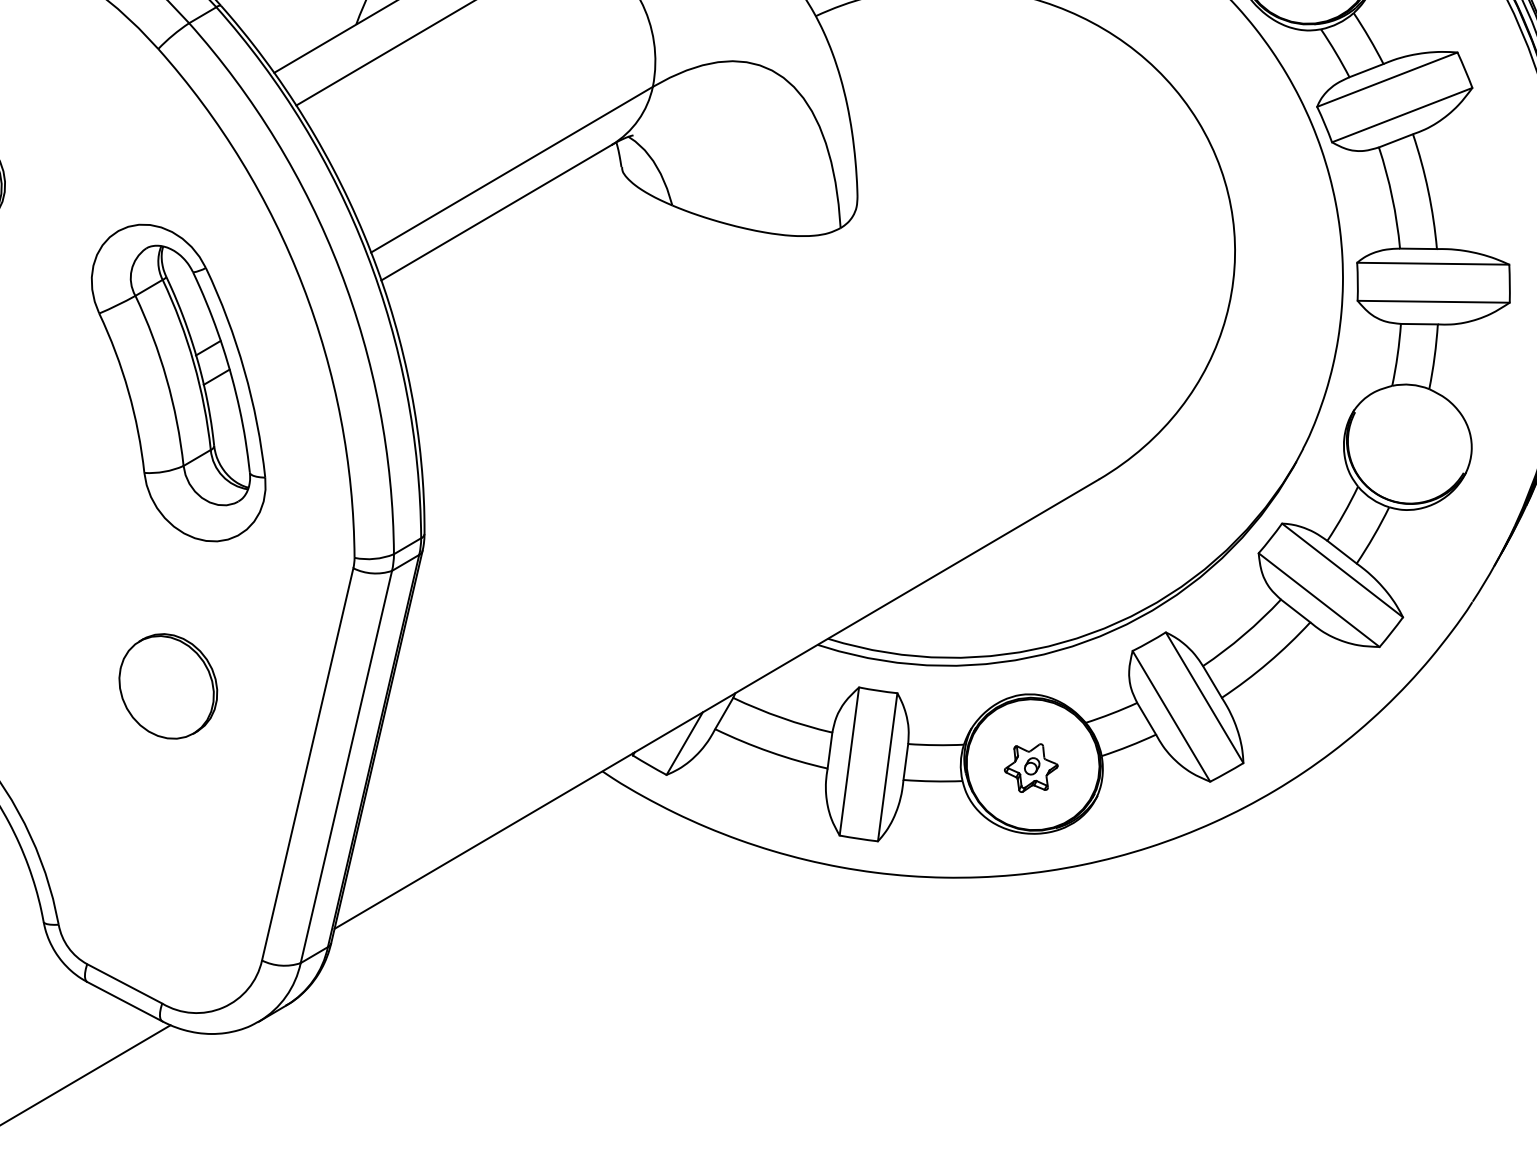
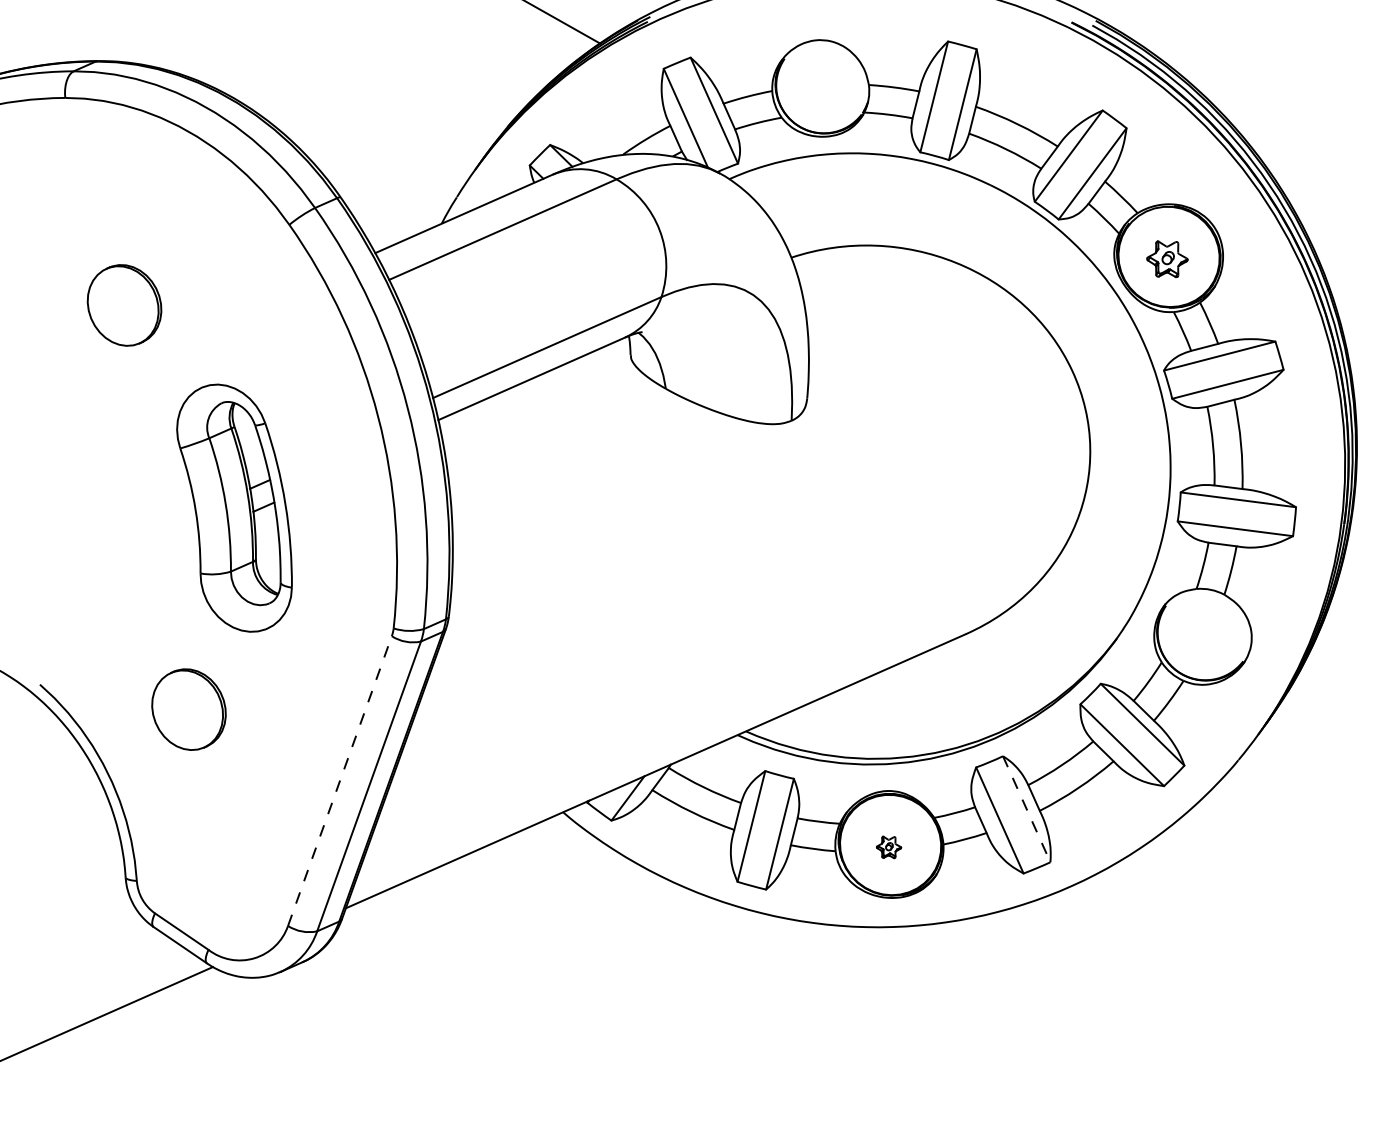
part: (178, 382) -> (234, 507), moved
part: (167, 686) -> (188, 709), moved
line: (1204, 698) -> (1026, 809), solid -> dashed
line: (307, 765) -> (339, 781), solid -> dashed
part: (1030, 768) -> (888, 847), size x0.6

